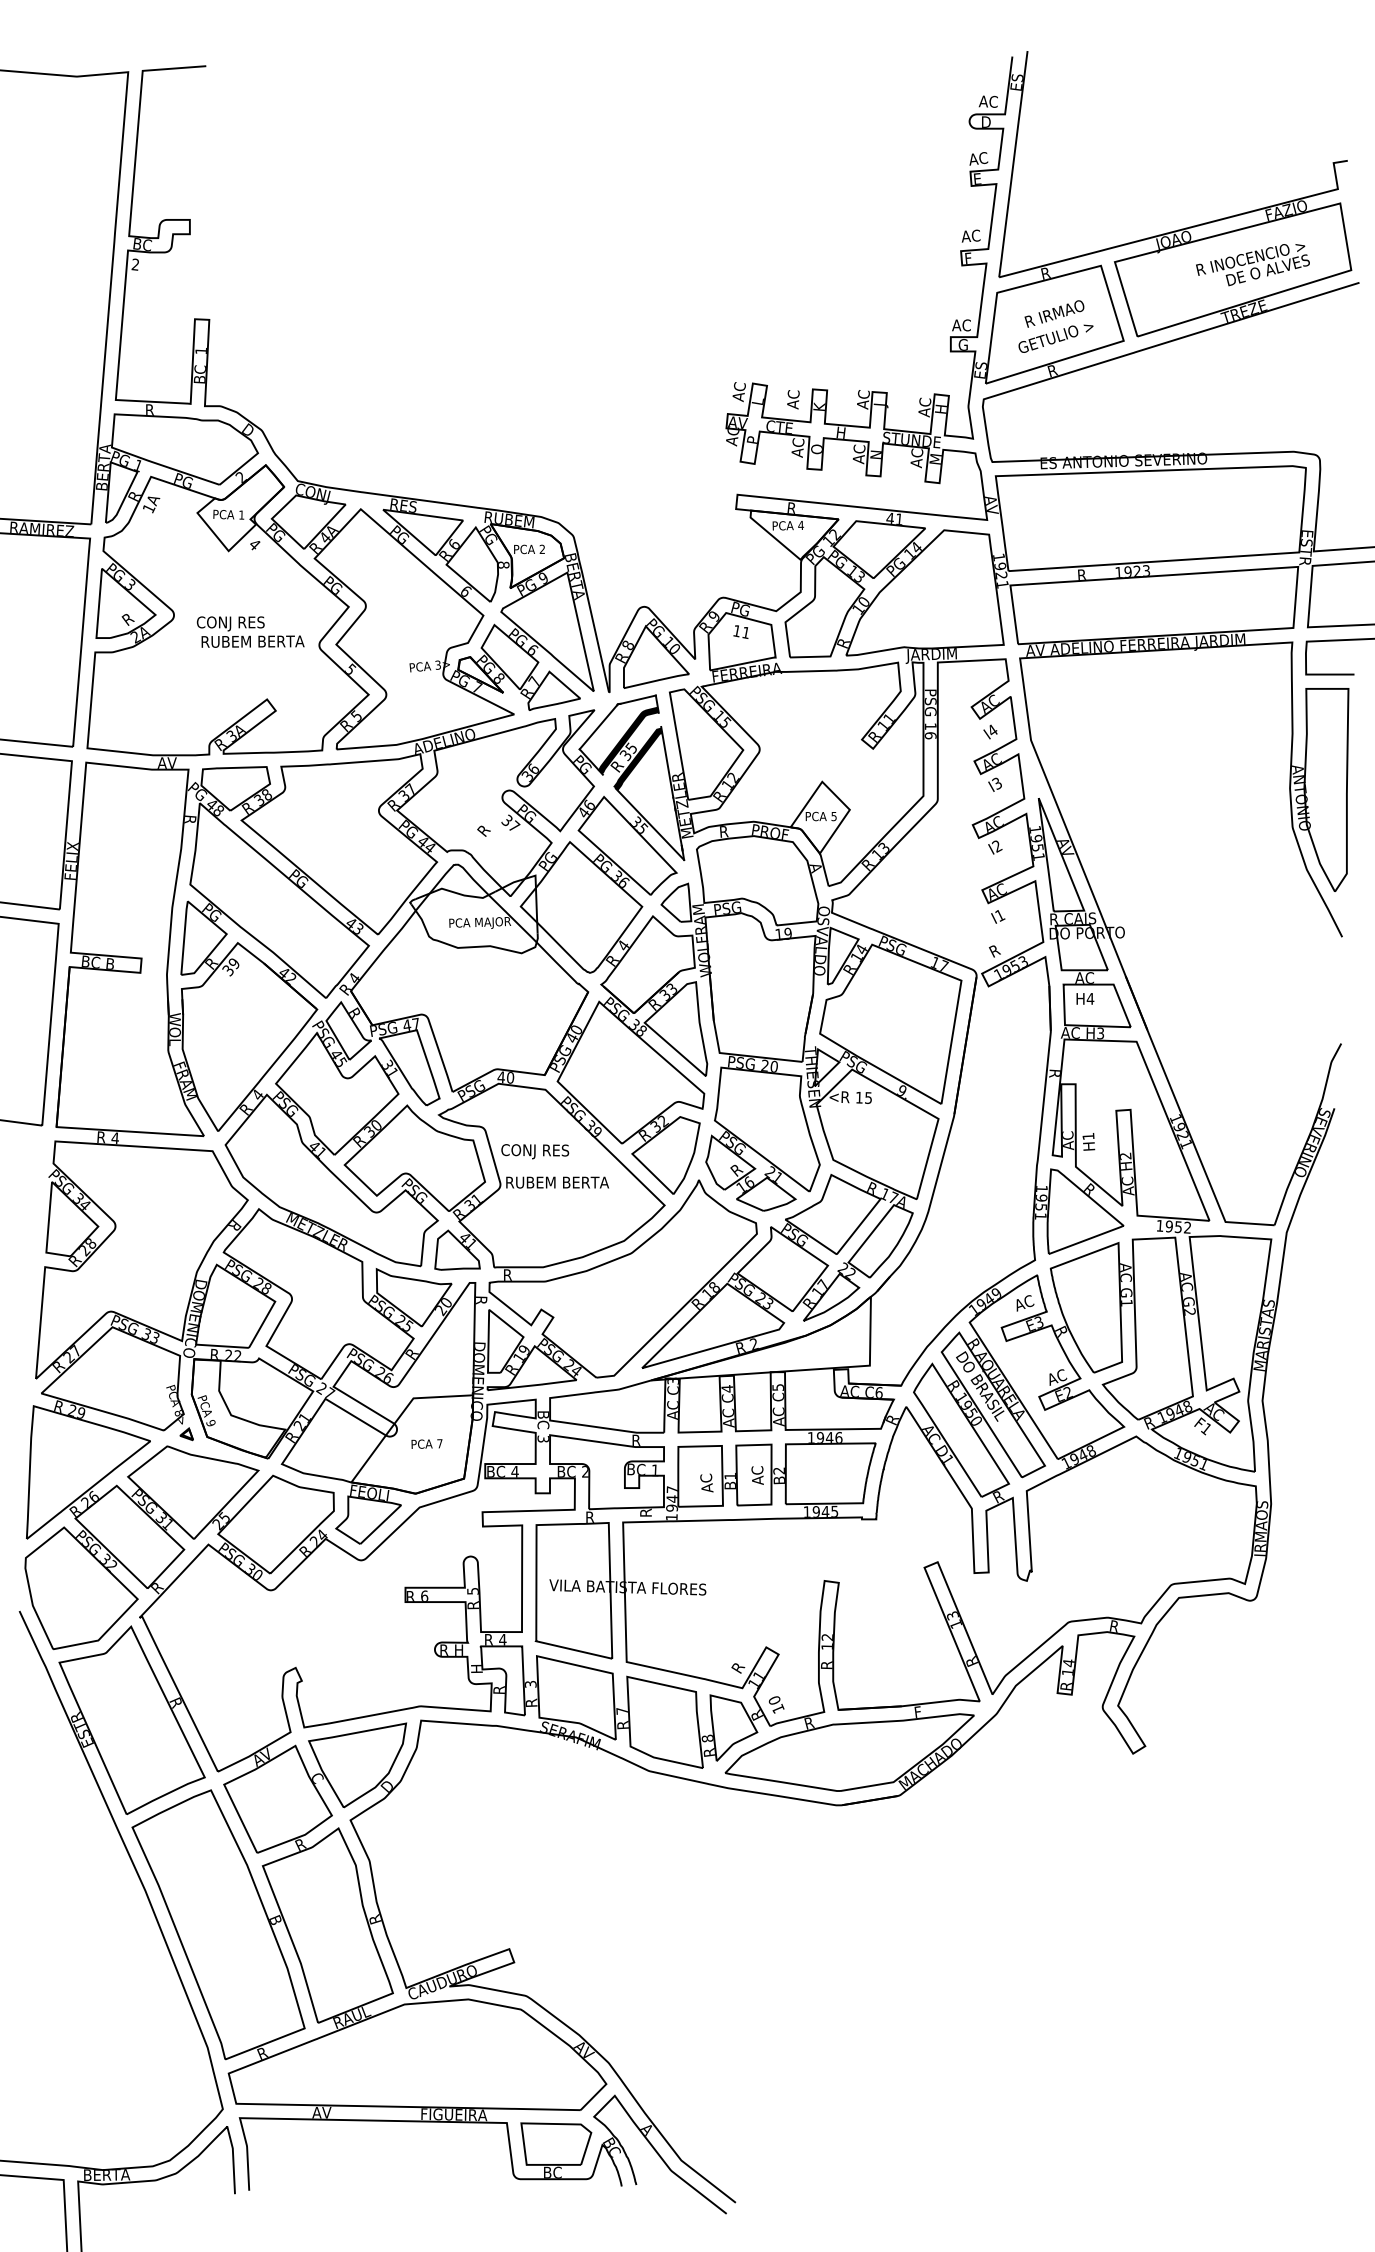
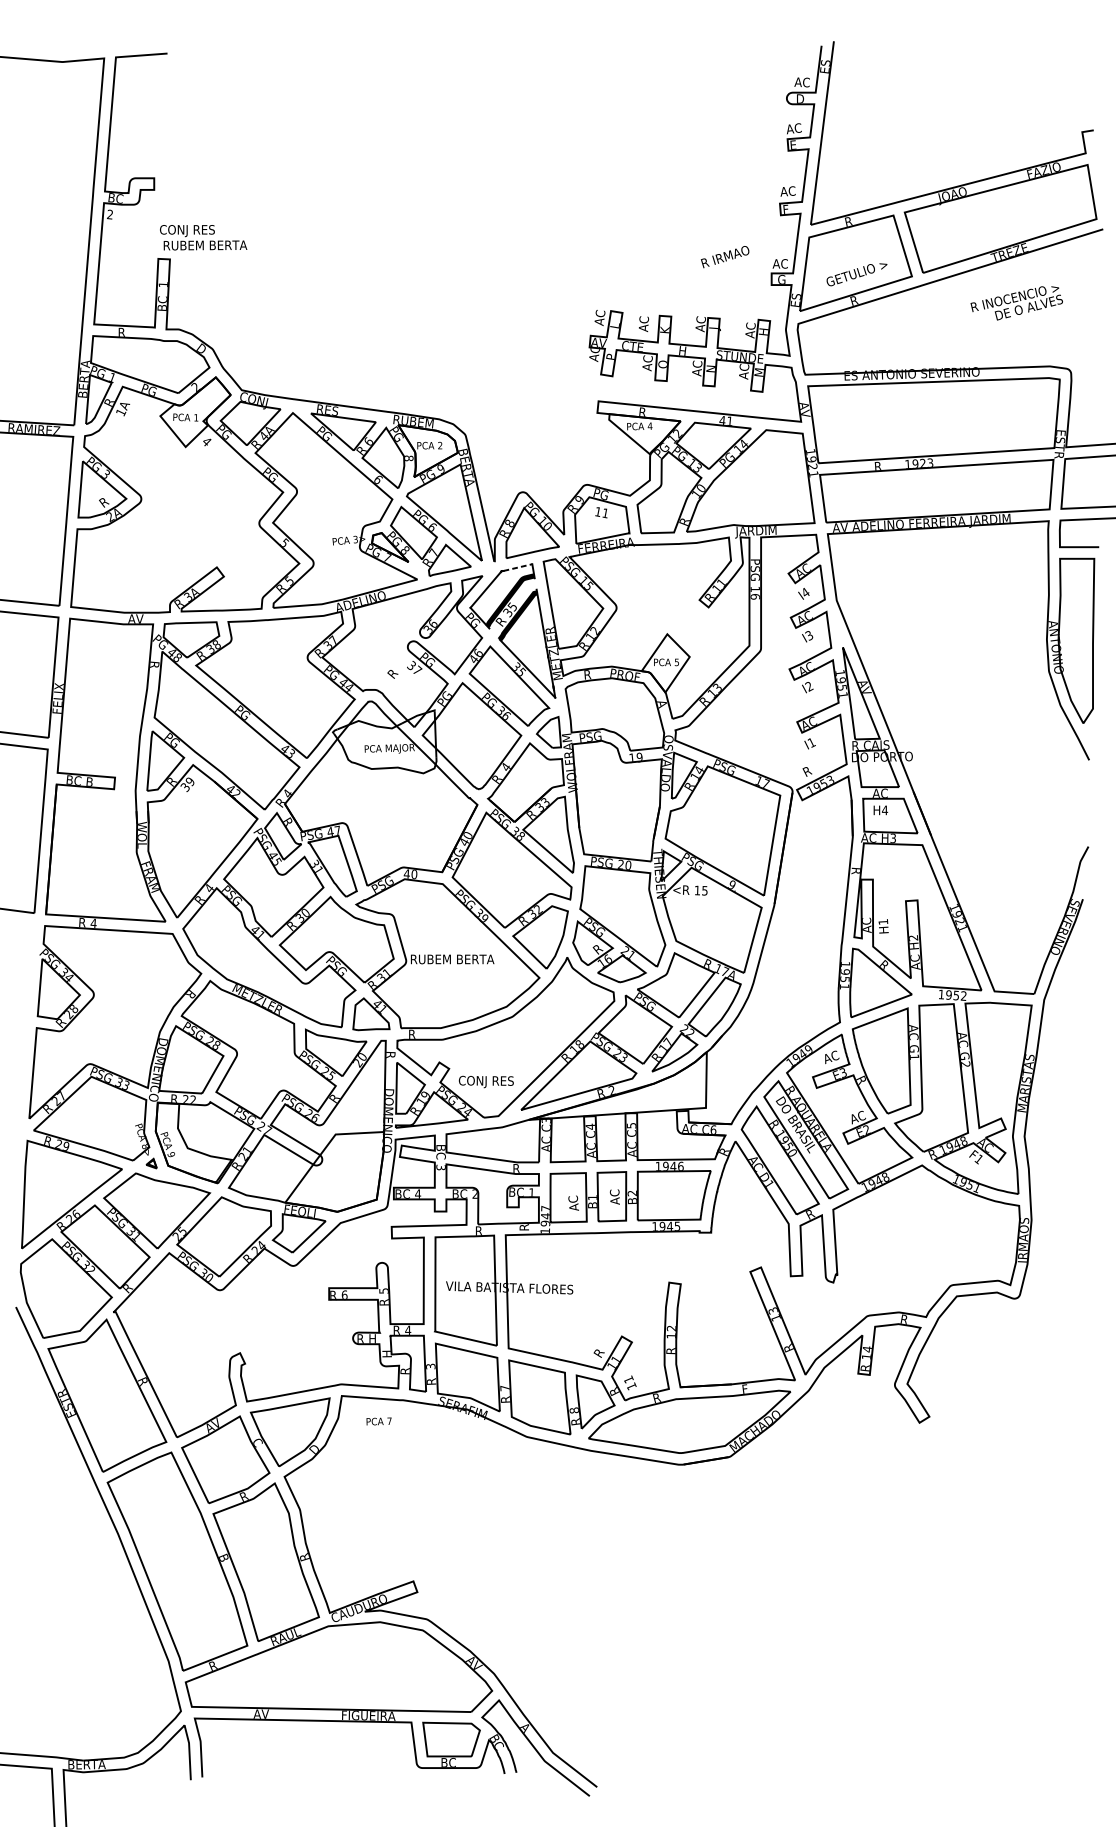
text: (1252, 265) -> (1016, 303), moved
text: (1054, 313) -> (725, 256), moved
text: (250, 631) -> (203, 237), moved
line: (638, 699) -> (518, 567), solid -> dashed
text: (535, 1151) -> (486, 1081), moved
text: (426, 1443) -> (378, 1421), moved
text: (774, 1700) -> (628, 1379), 10 -> 11

